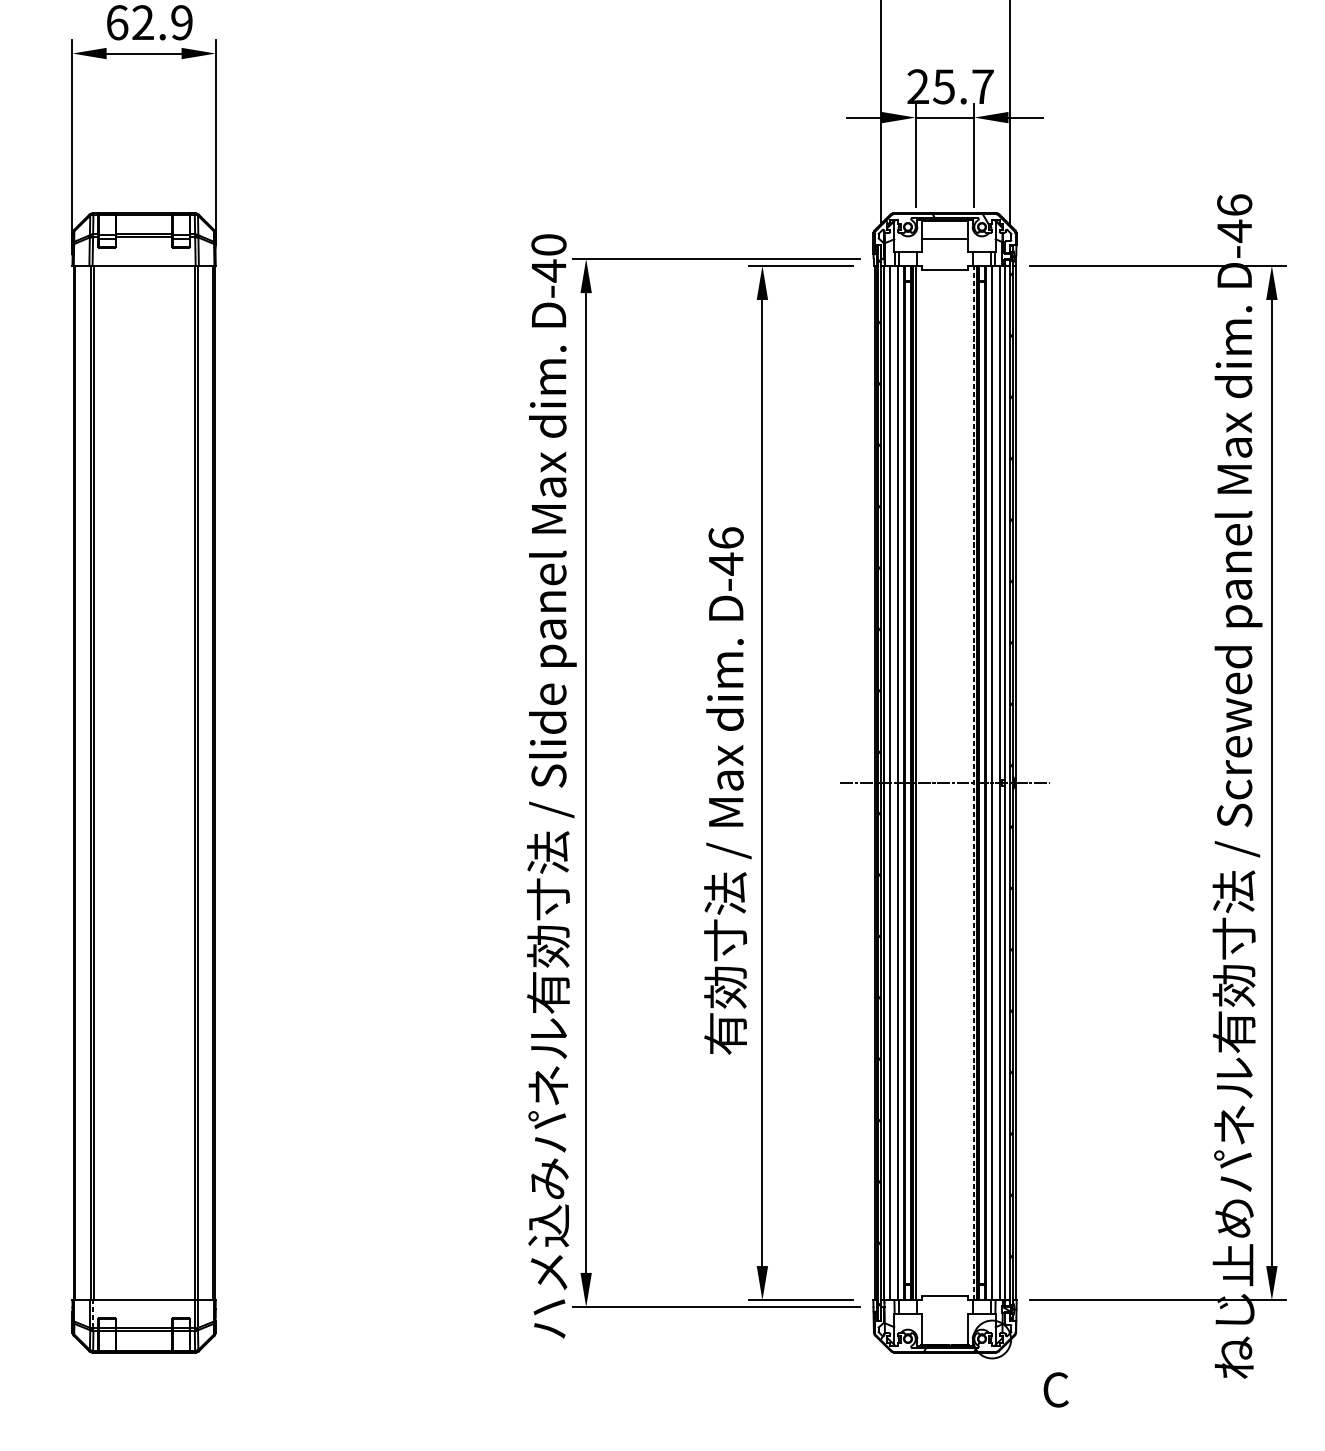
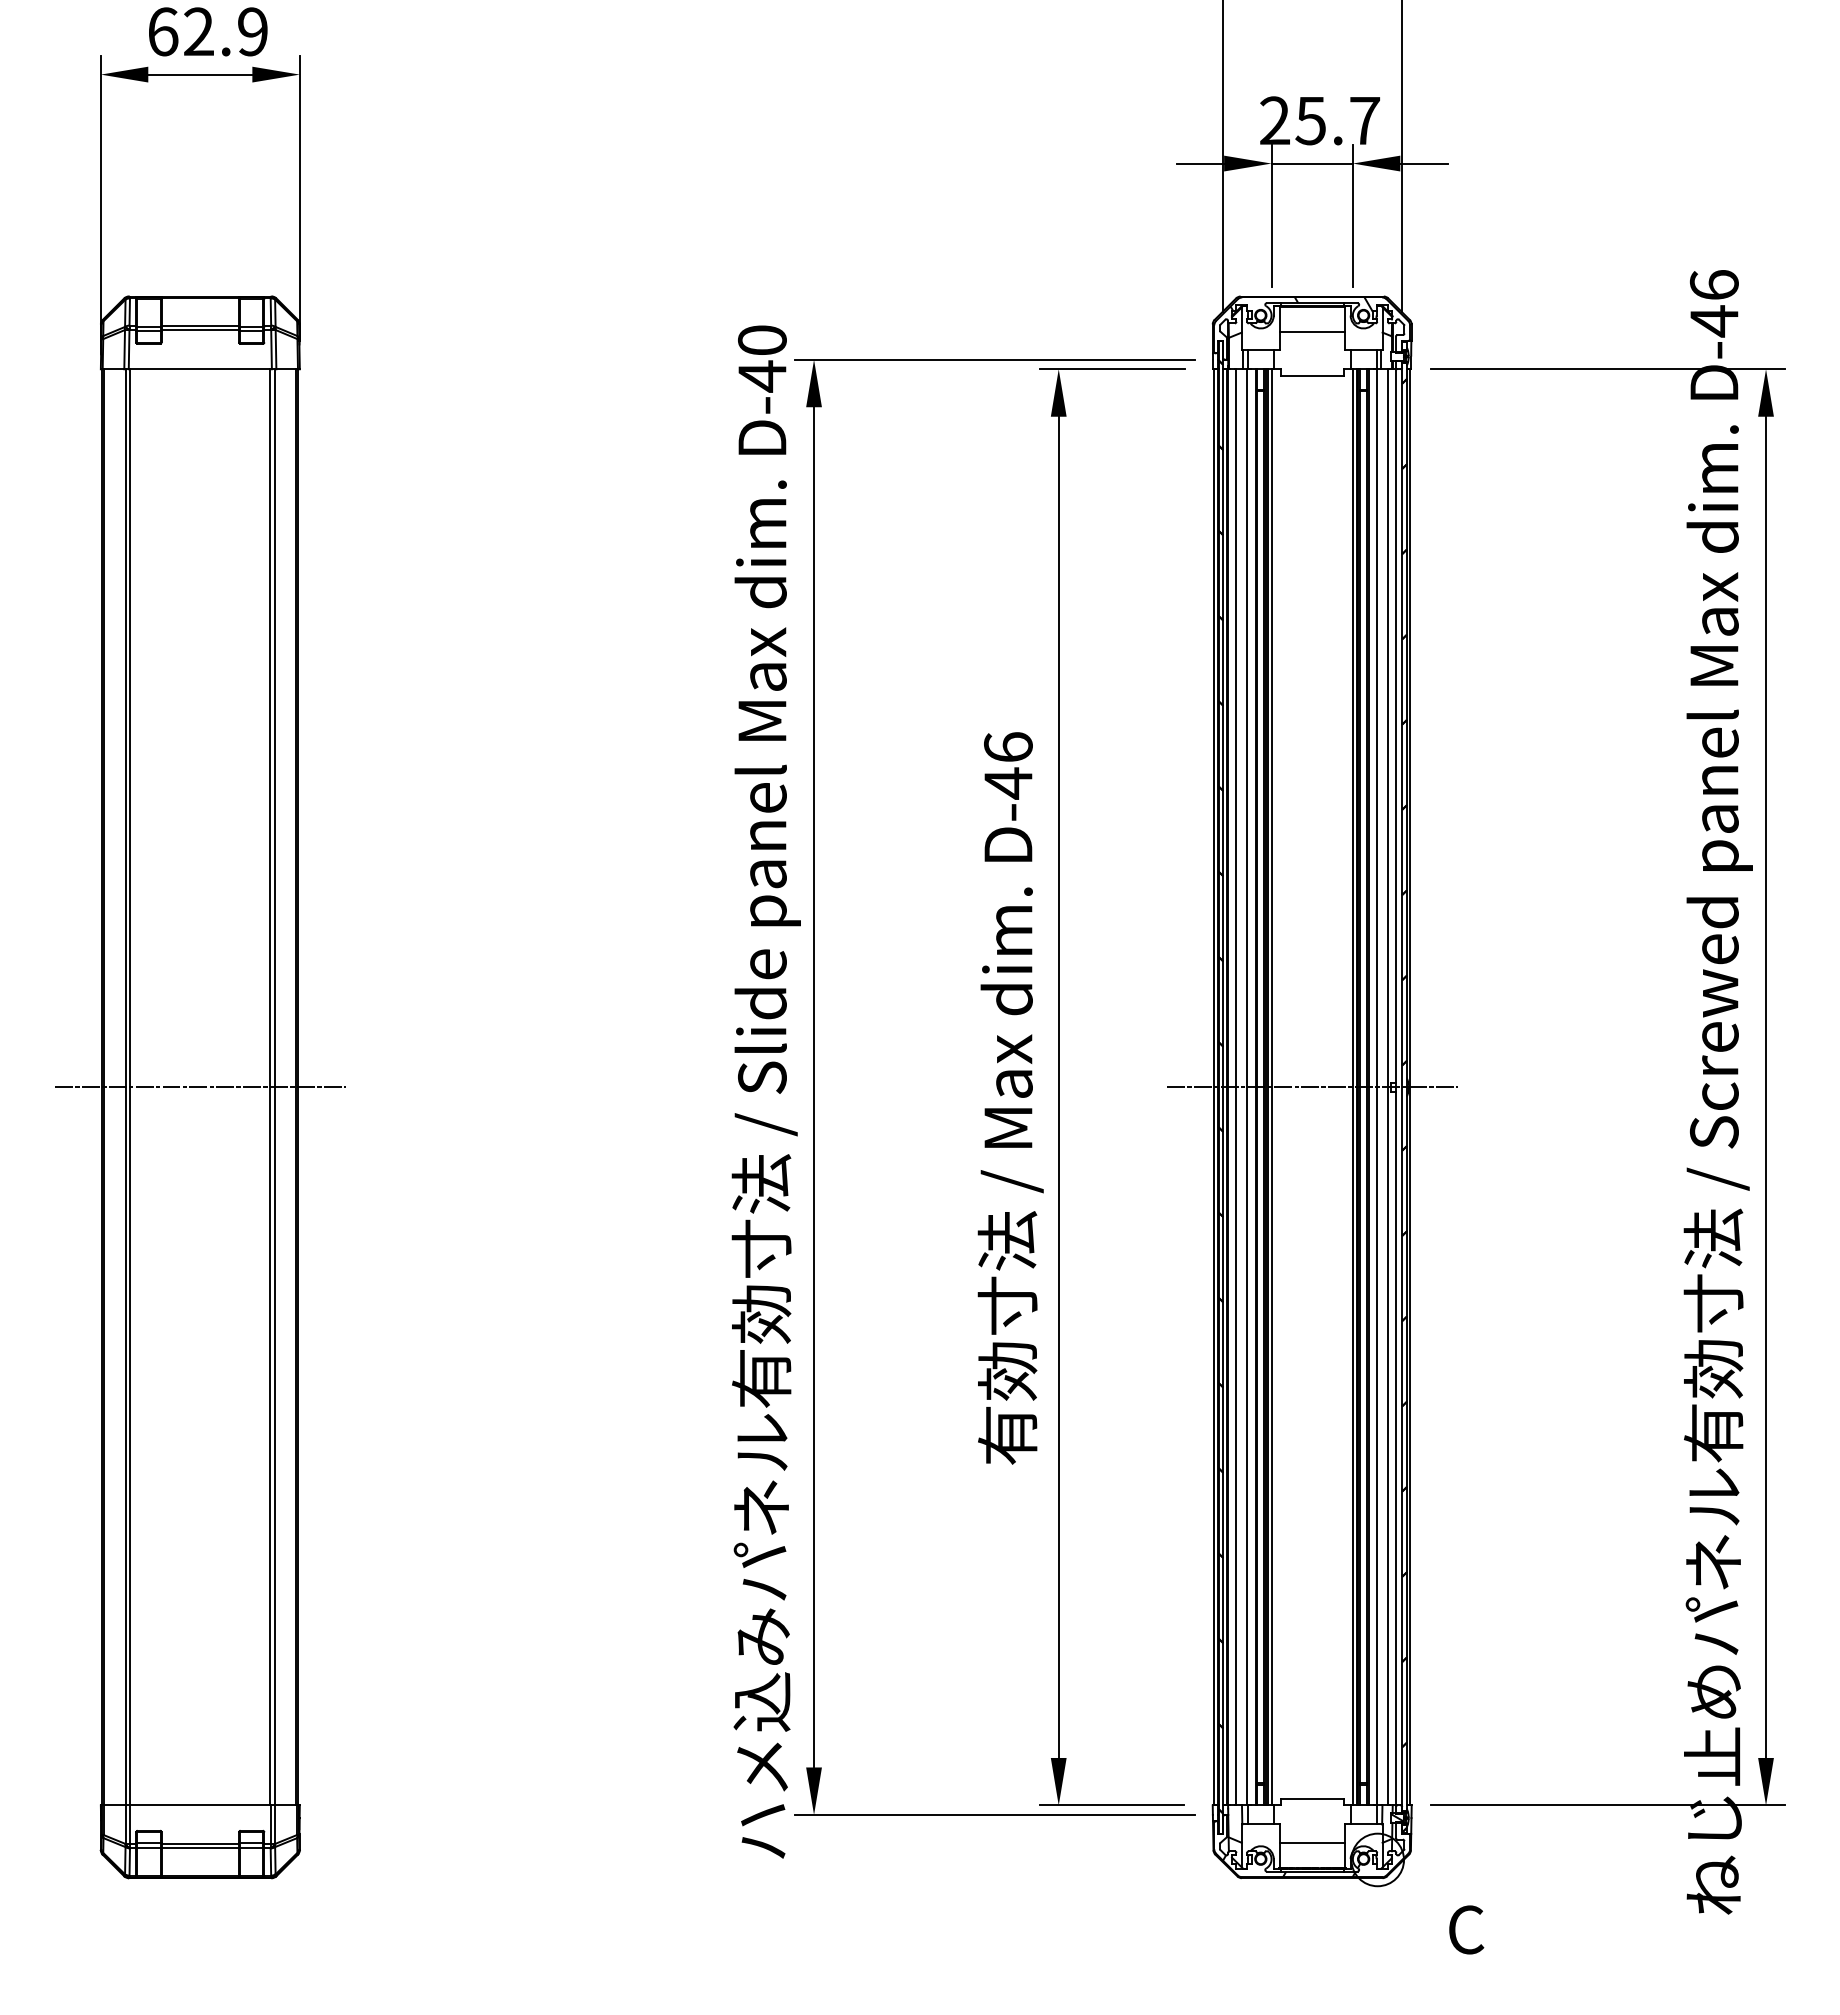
line: (974, 782) -> (1352, 1086), dashed -> solid
line: (143, 783) -> (199, 1087), added
line: (93, 1313) -> (130, 1824), dashed -> solid
line: (944, 1327) -> (1311, 1843), added

